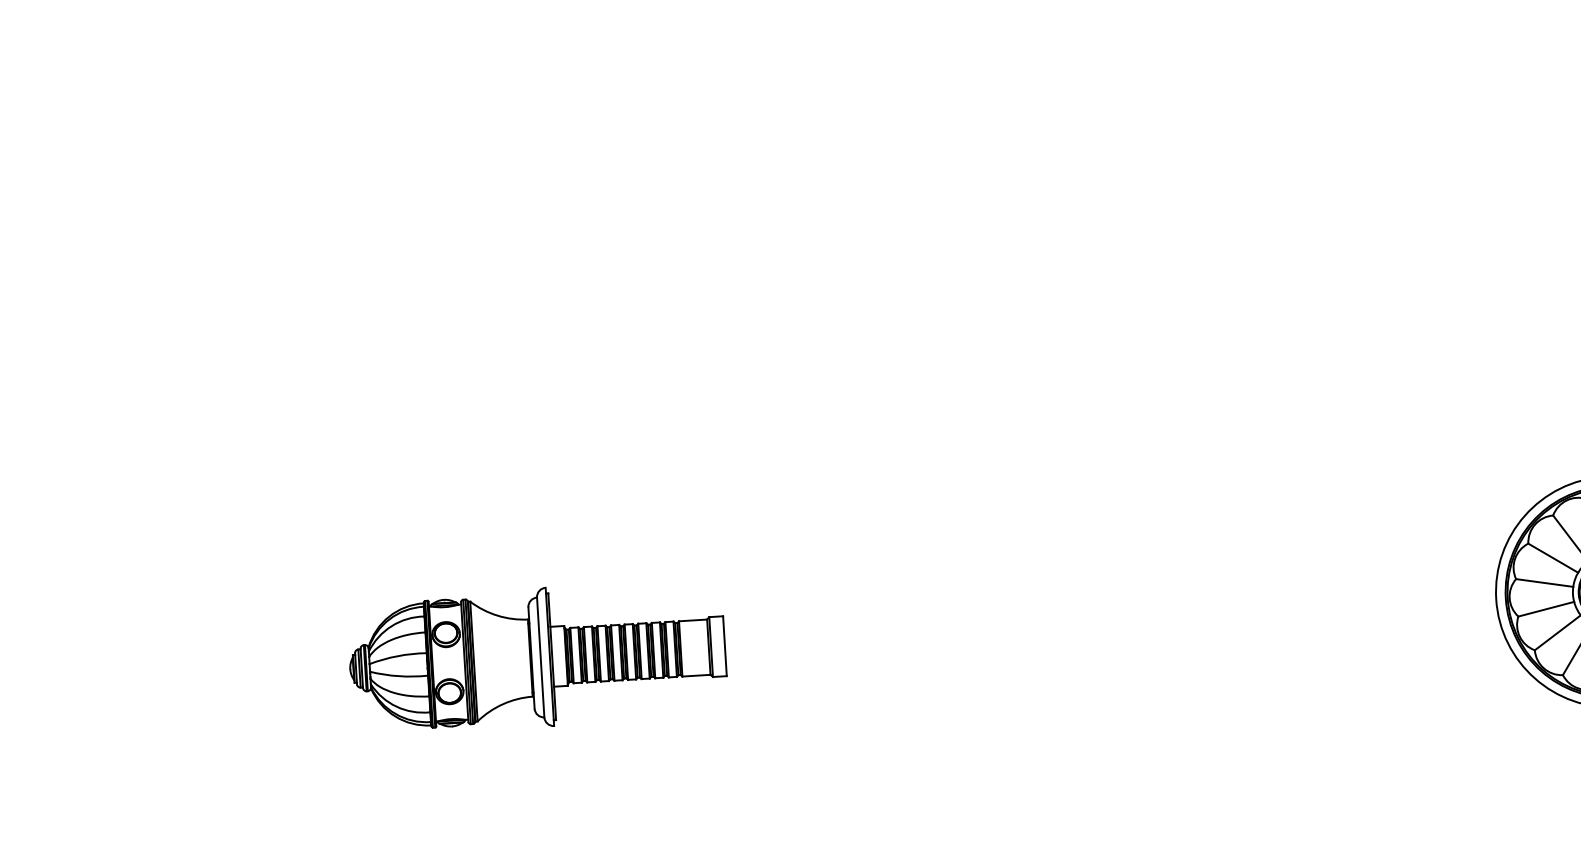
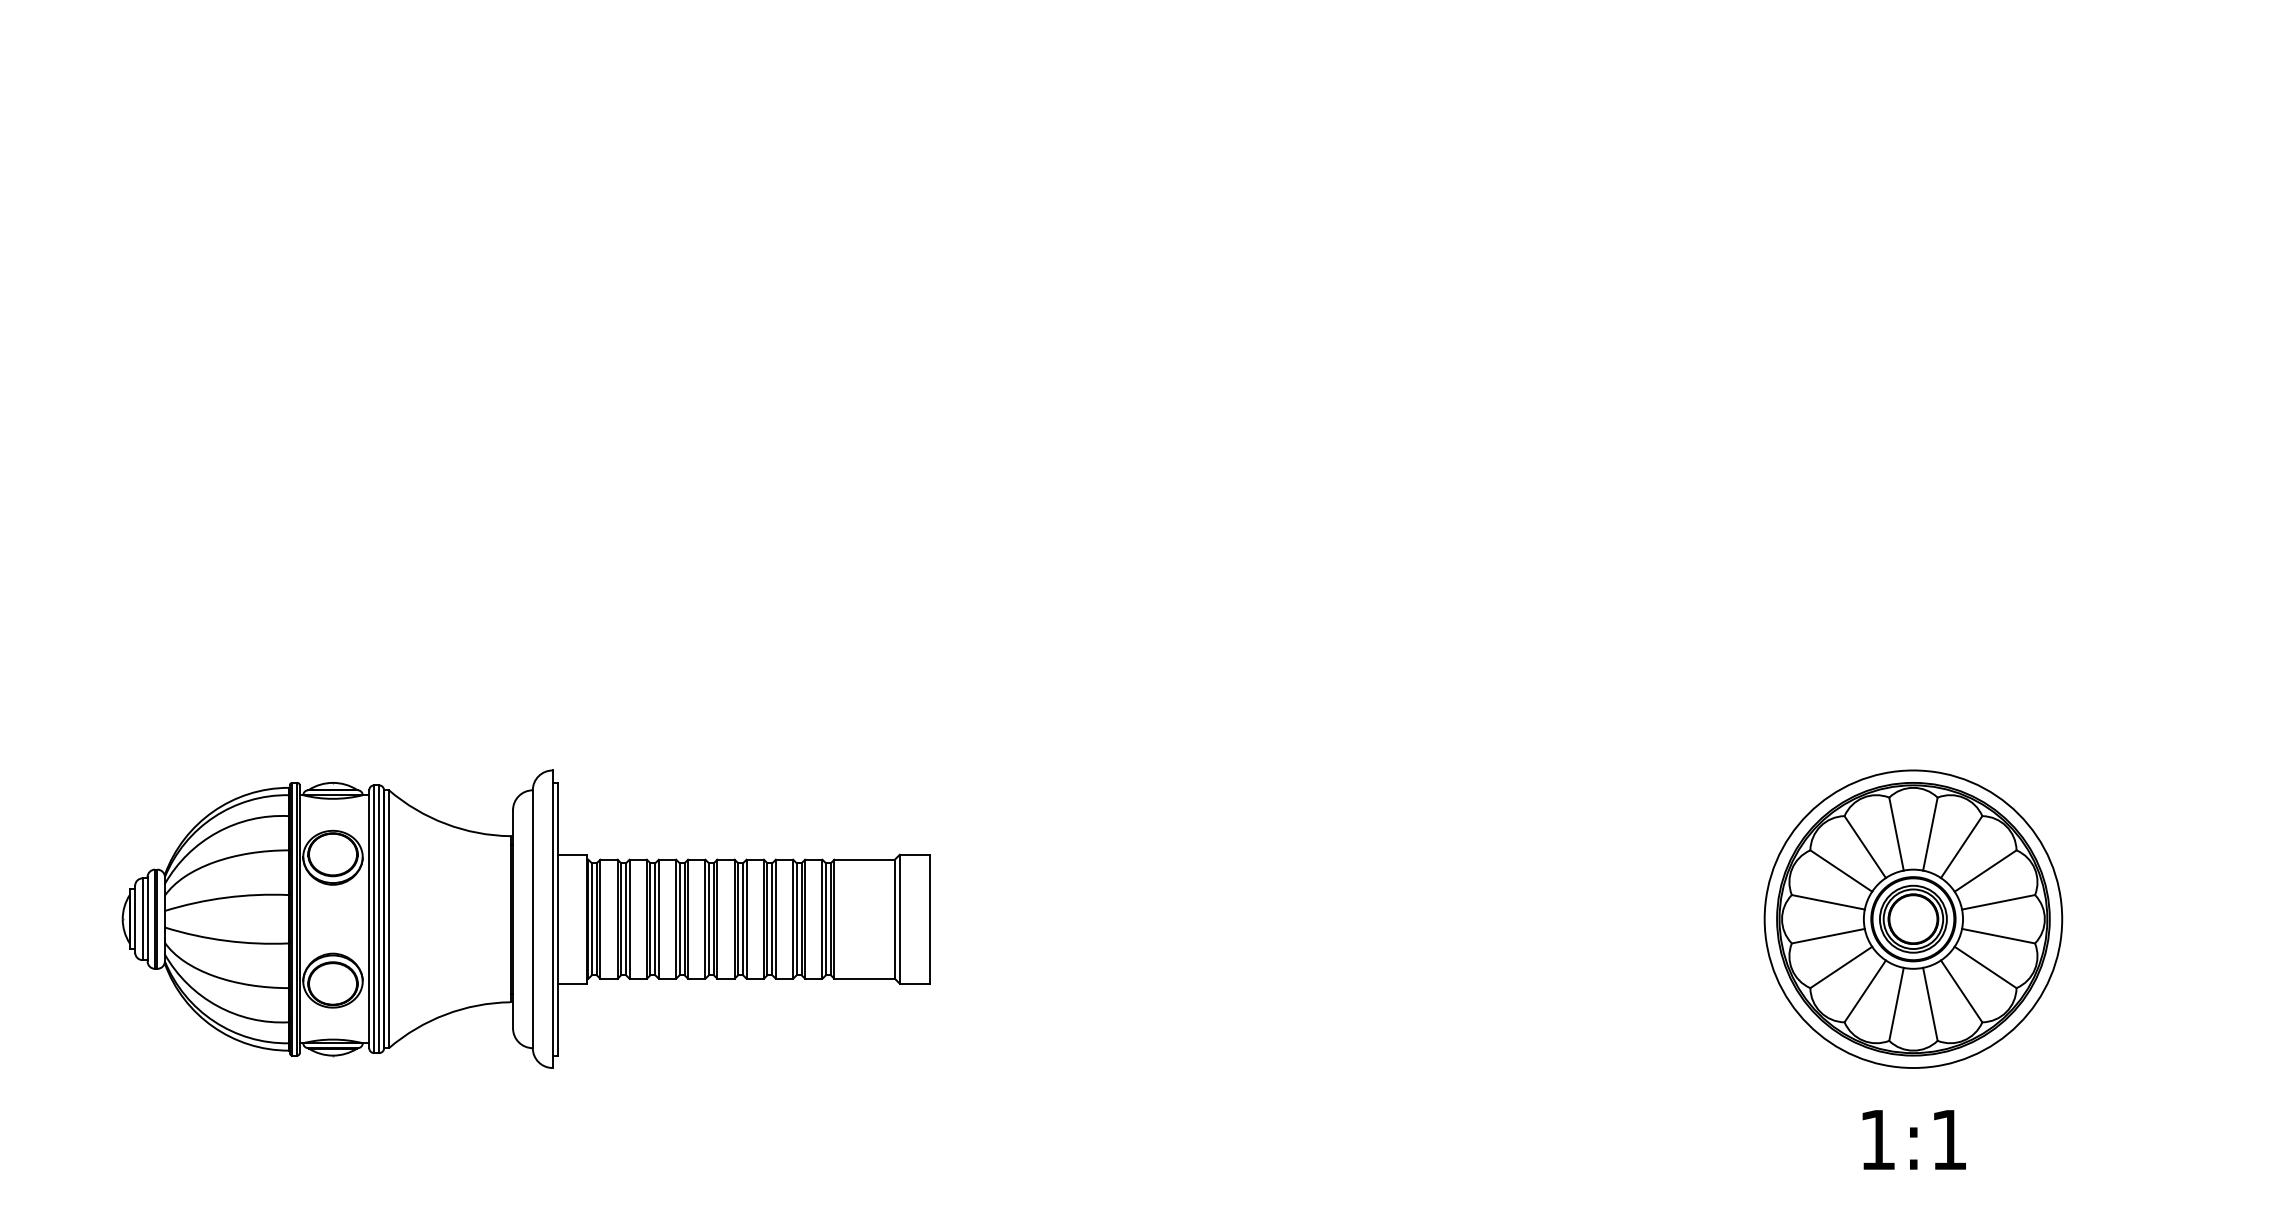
part: (537, 657) -> (525, 918), size x1.67

